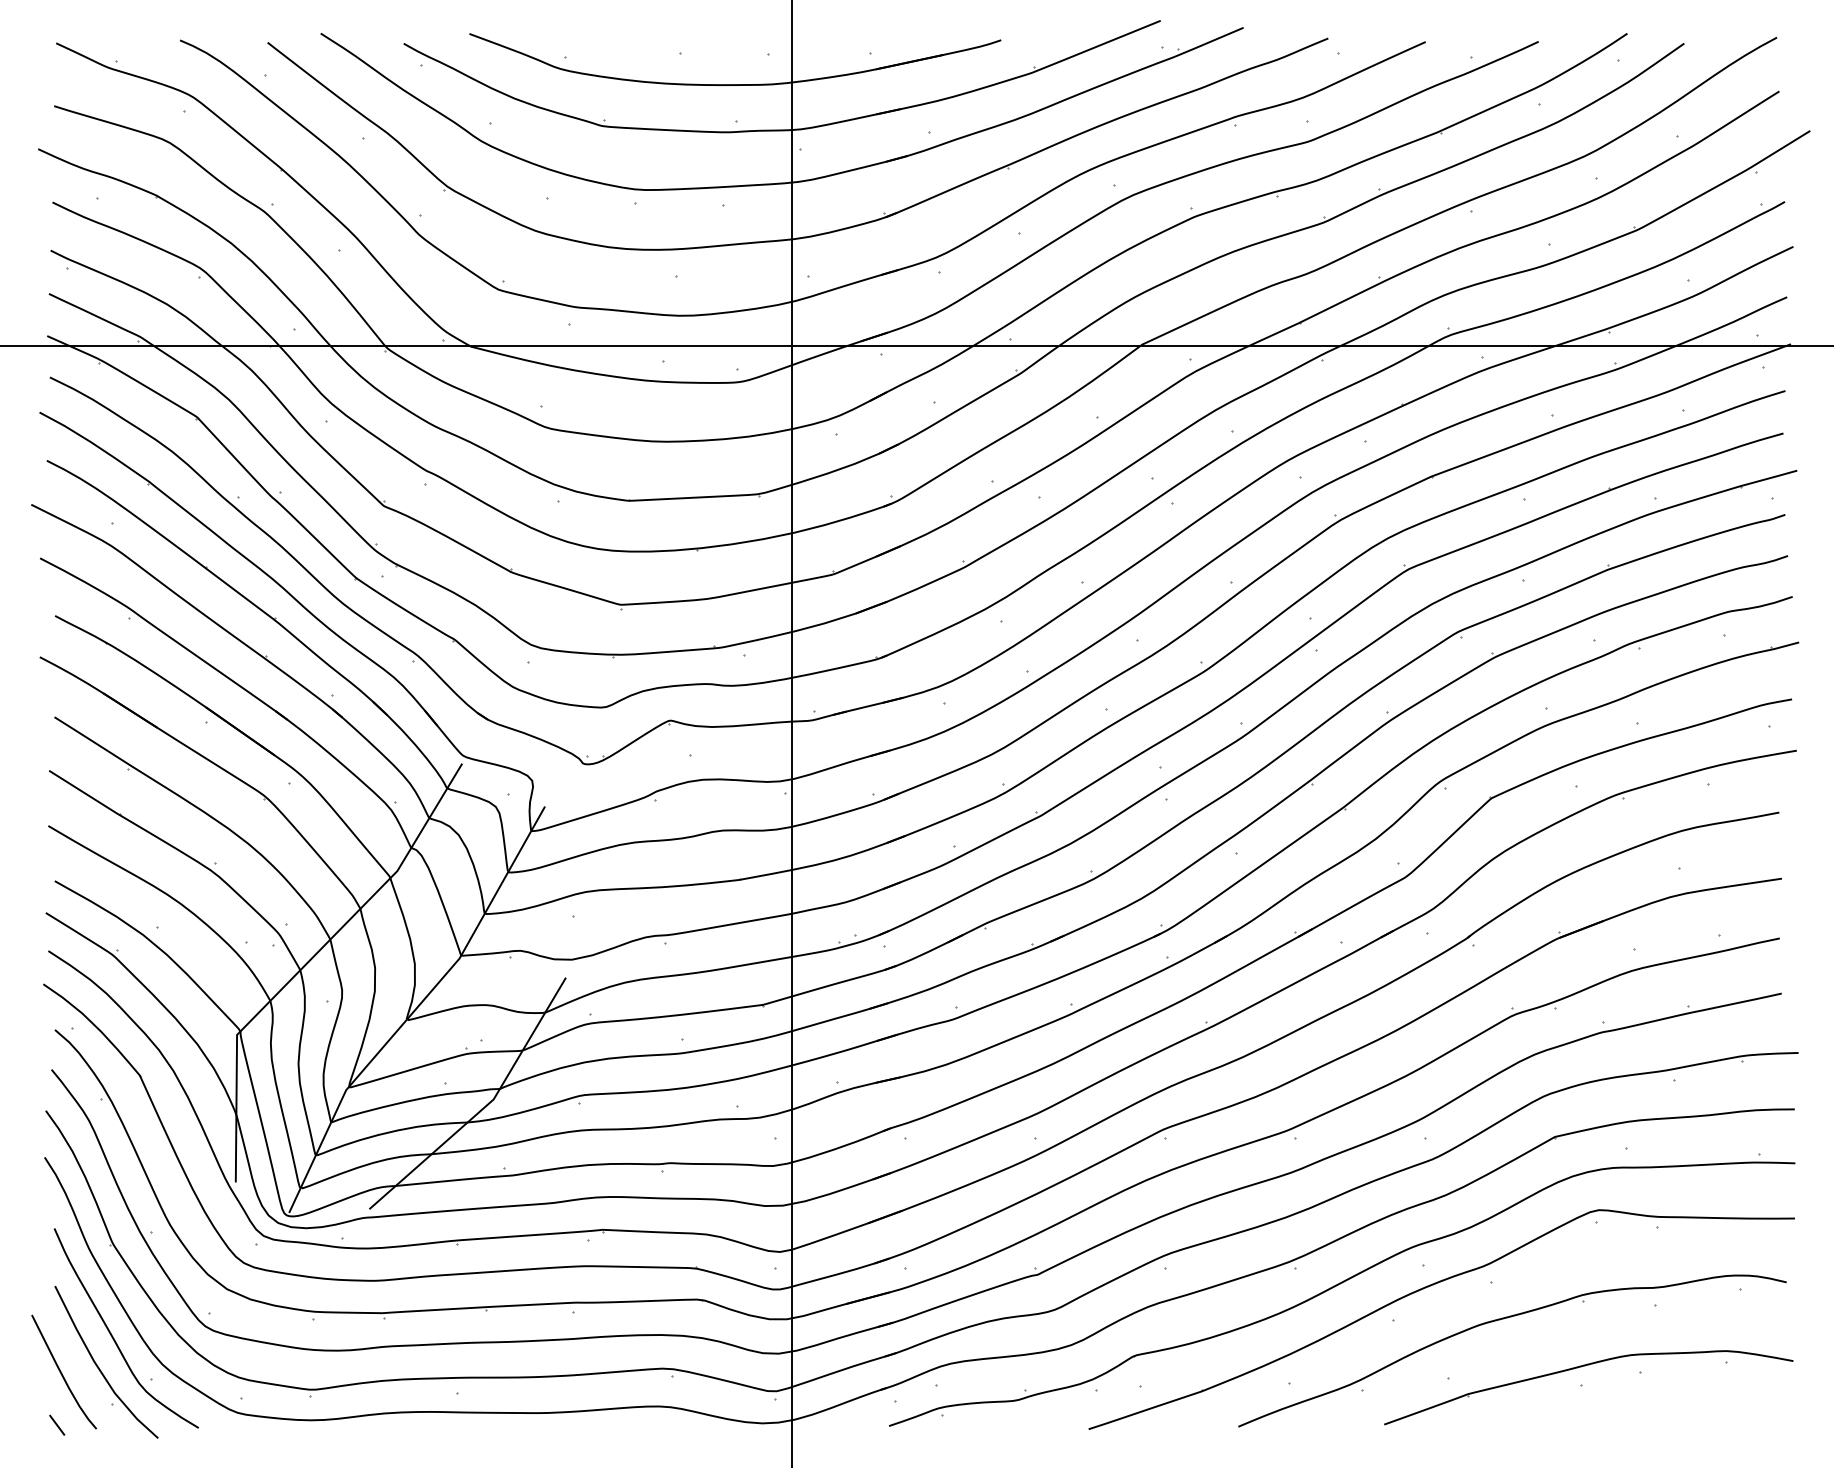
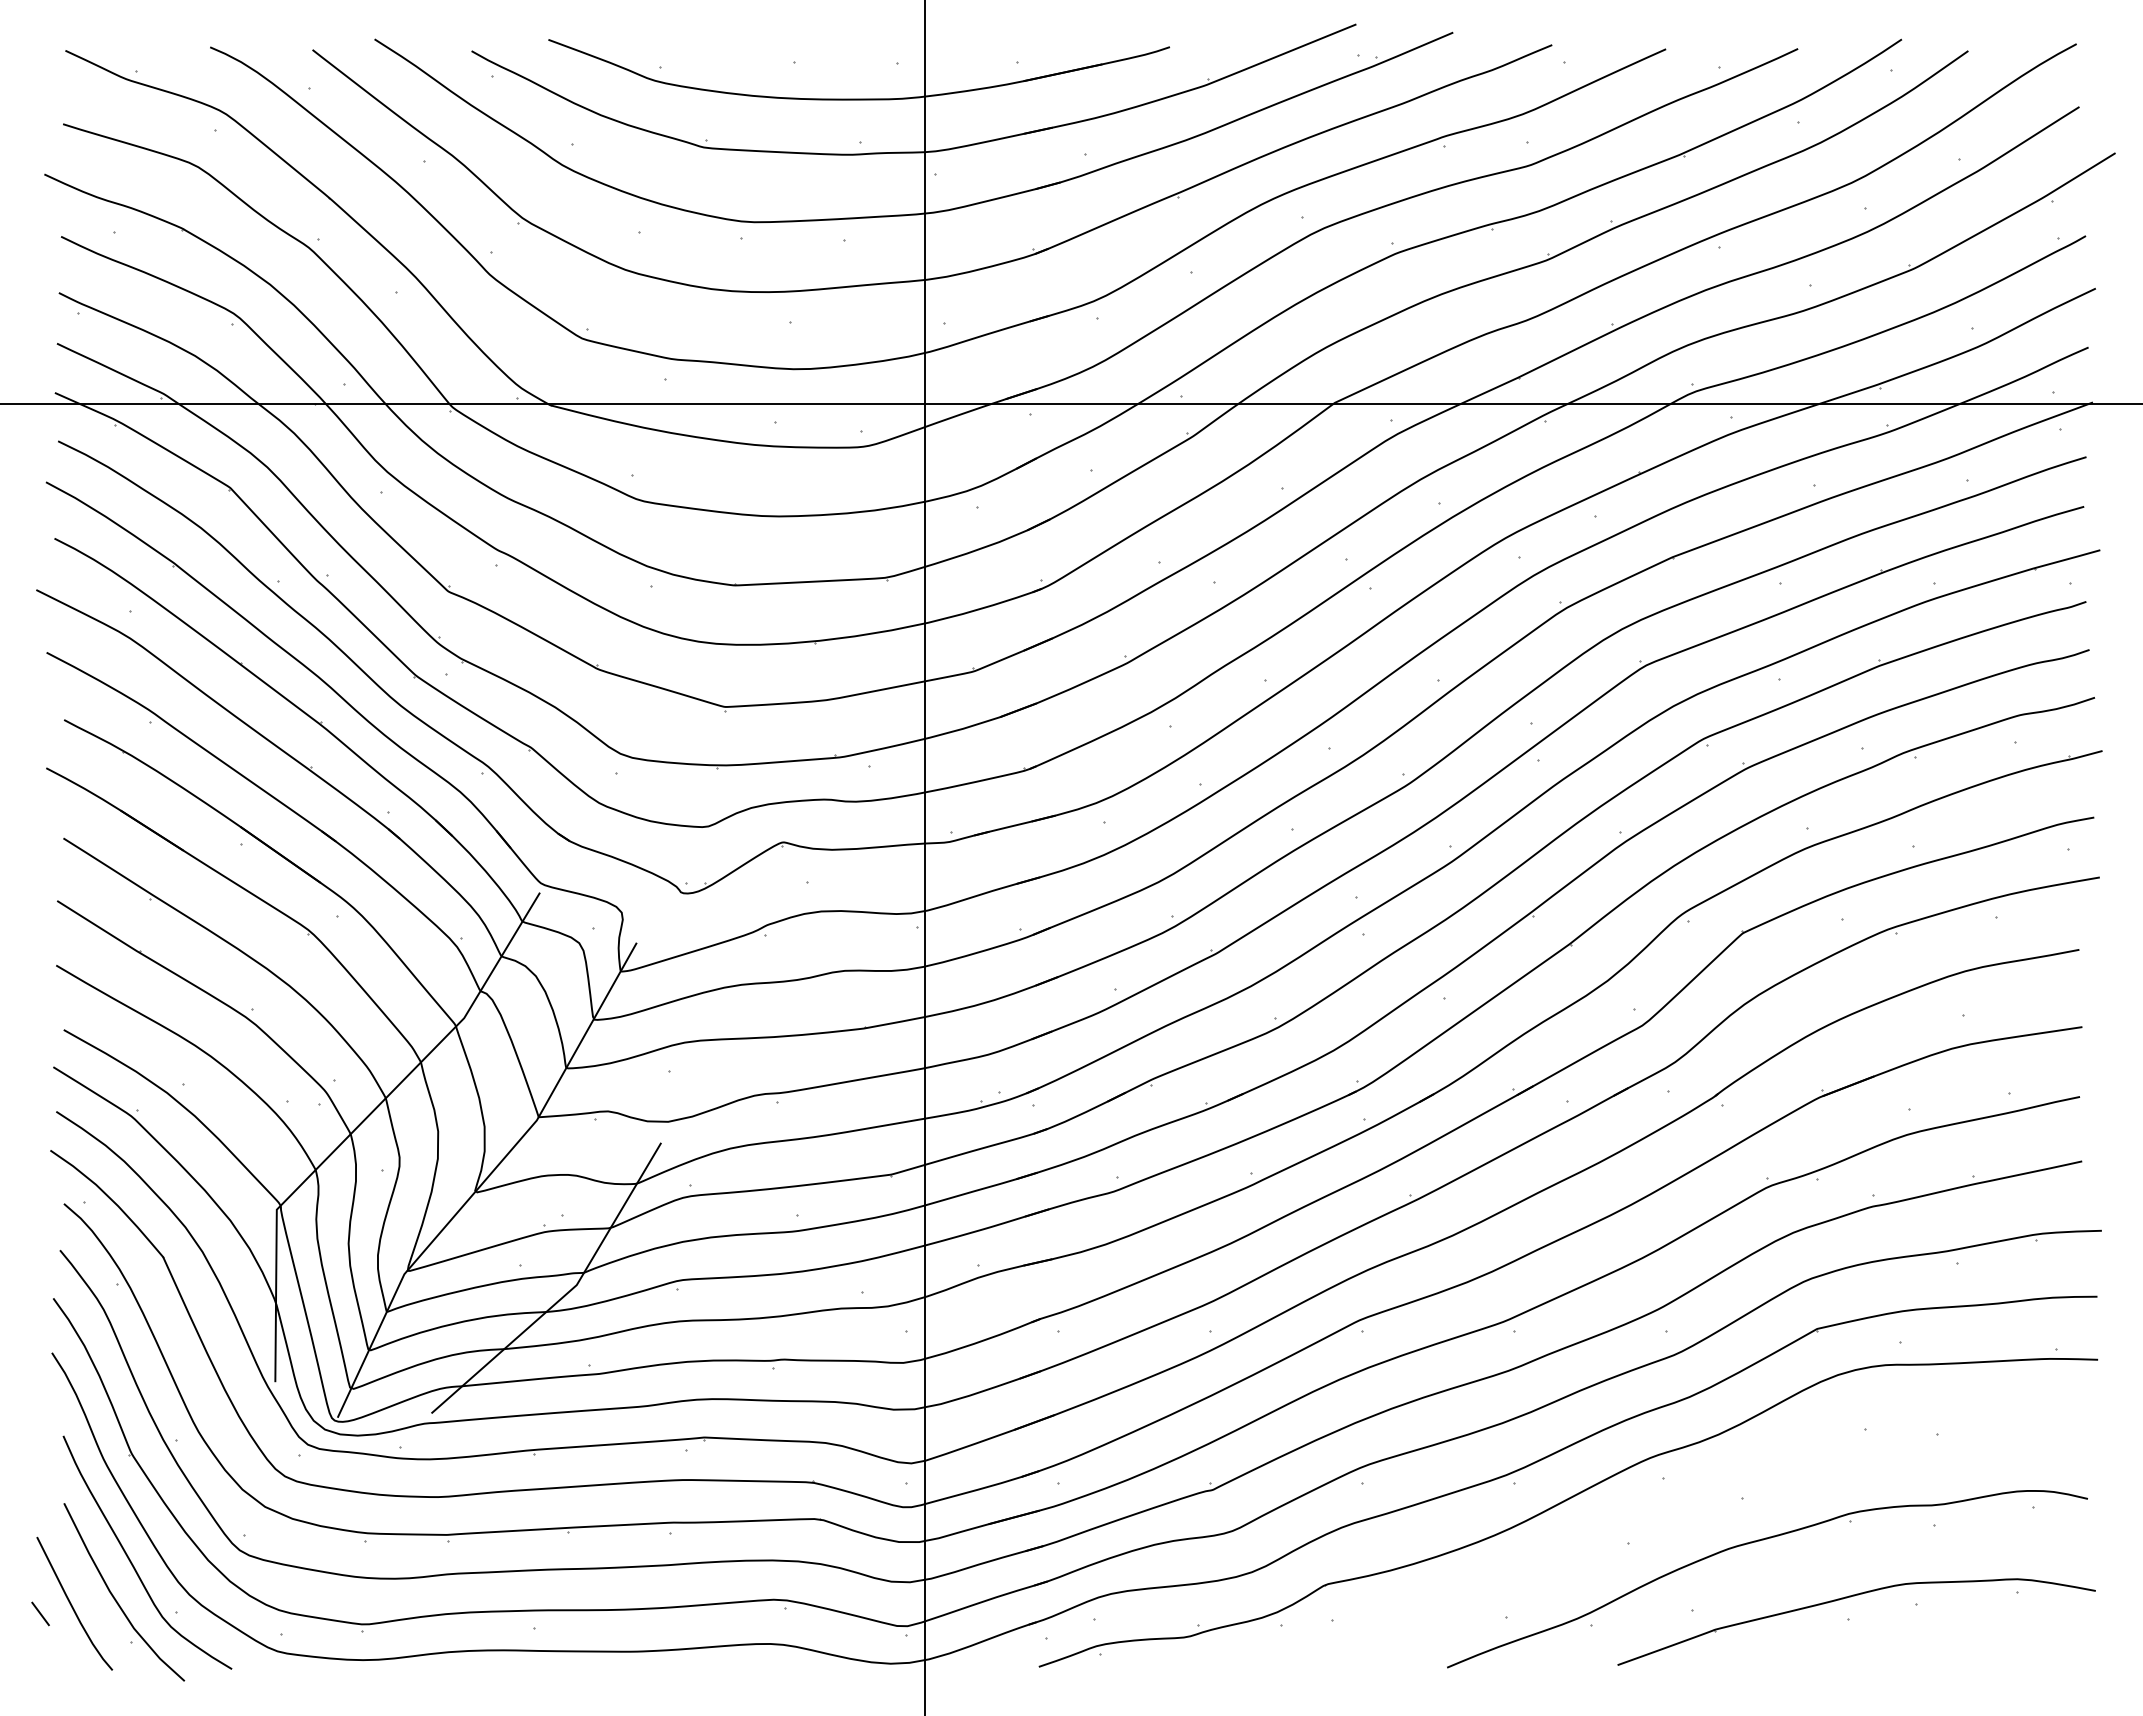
part: (1426, 1288) -> (1667, 1505), removed
line: (57, 1424) -> (40, 1613), moved

